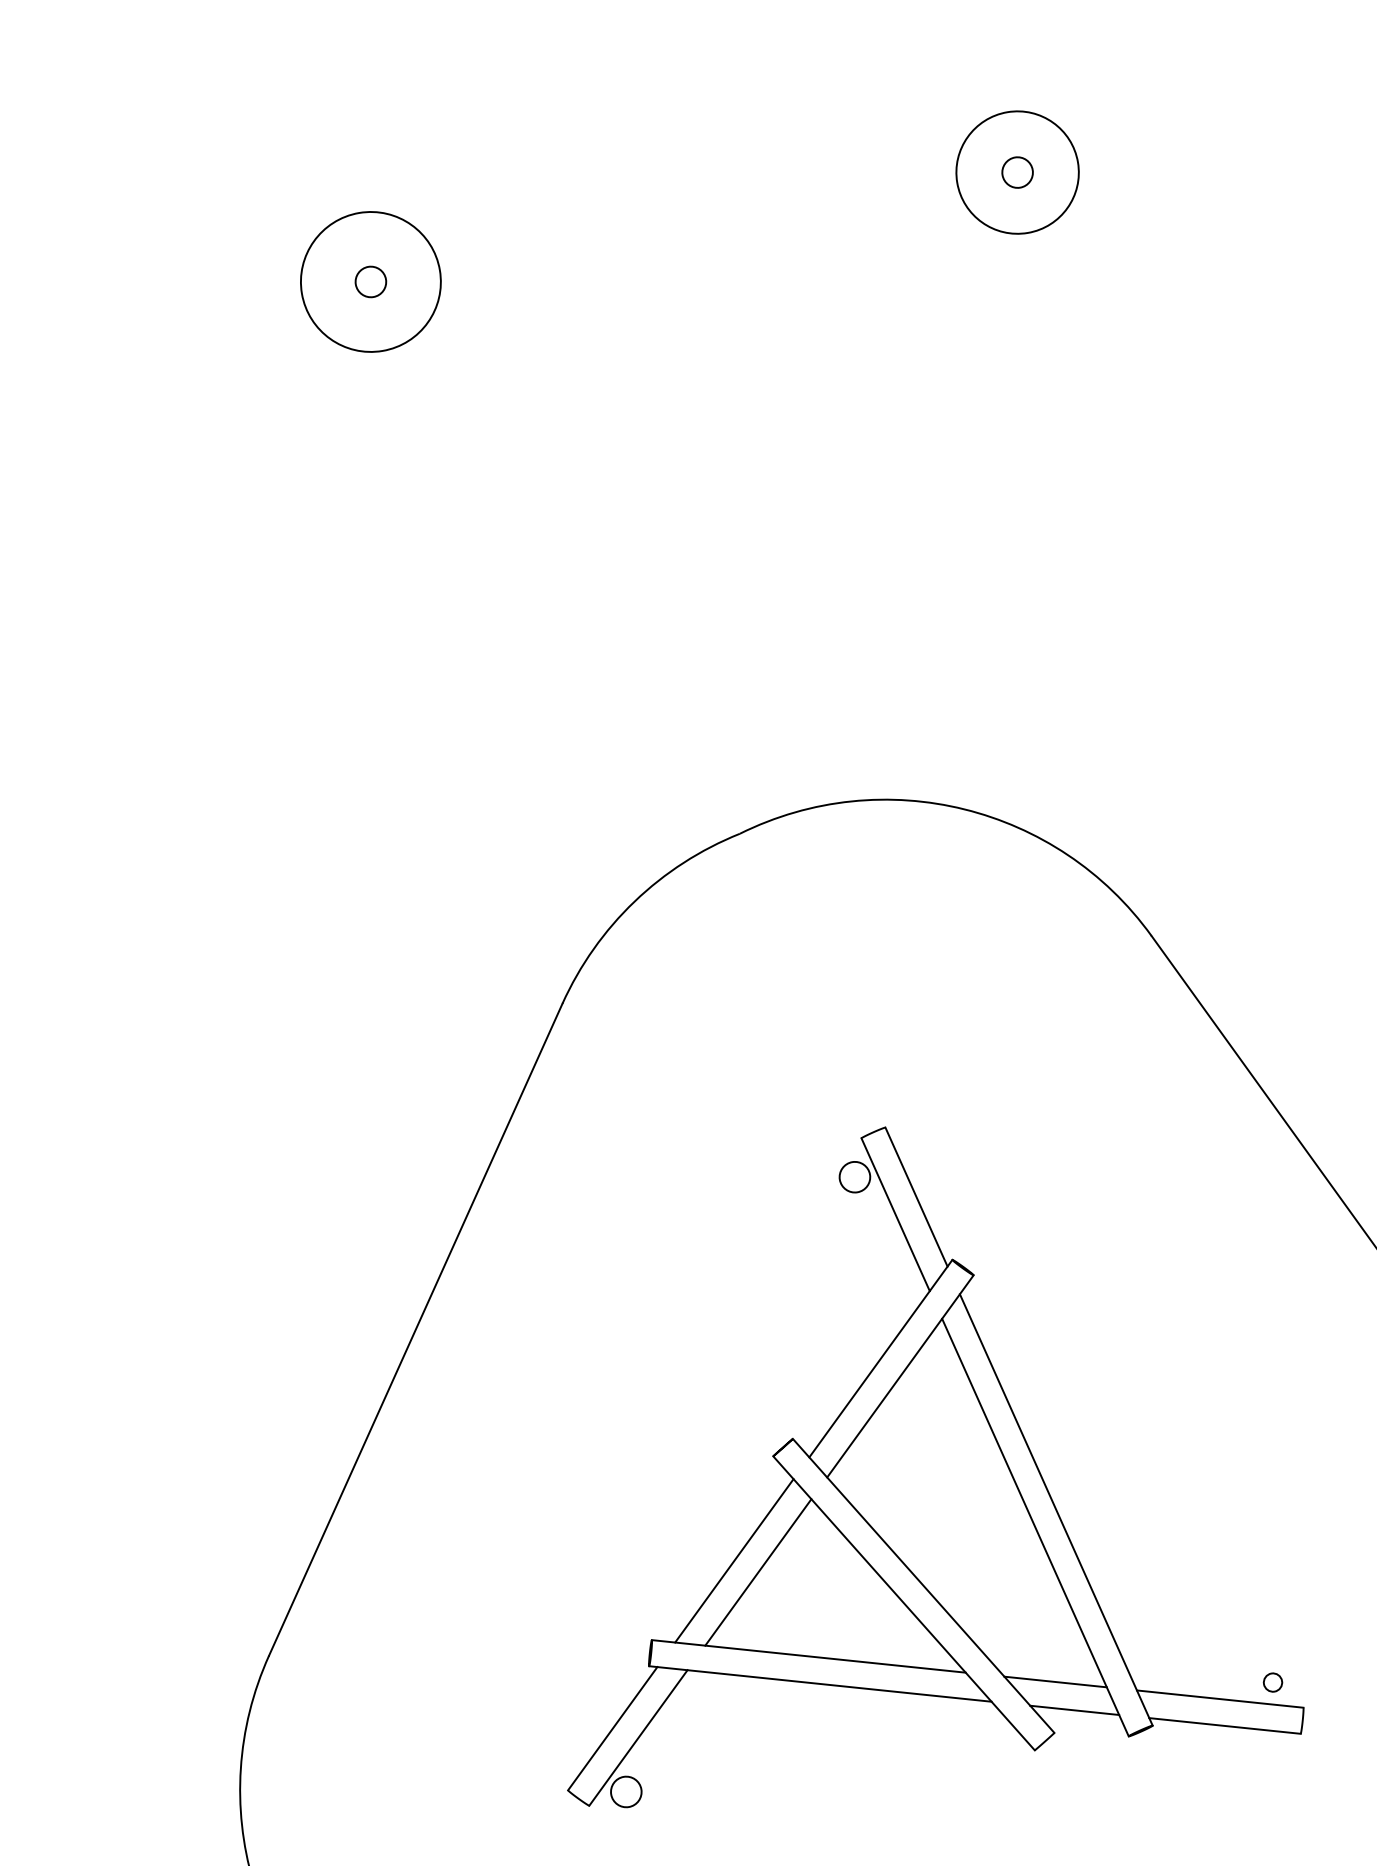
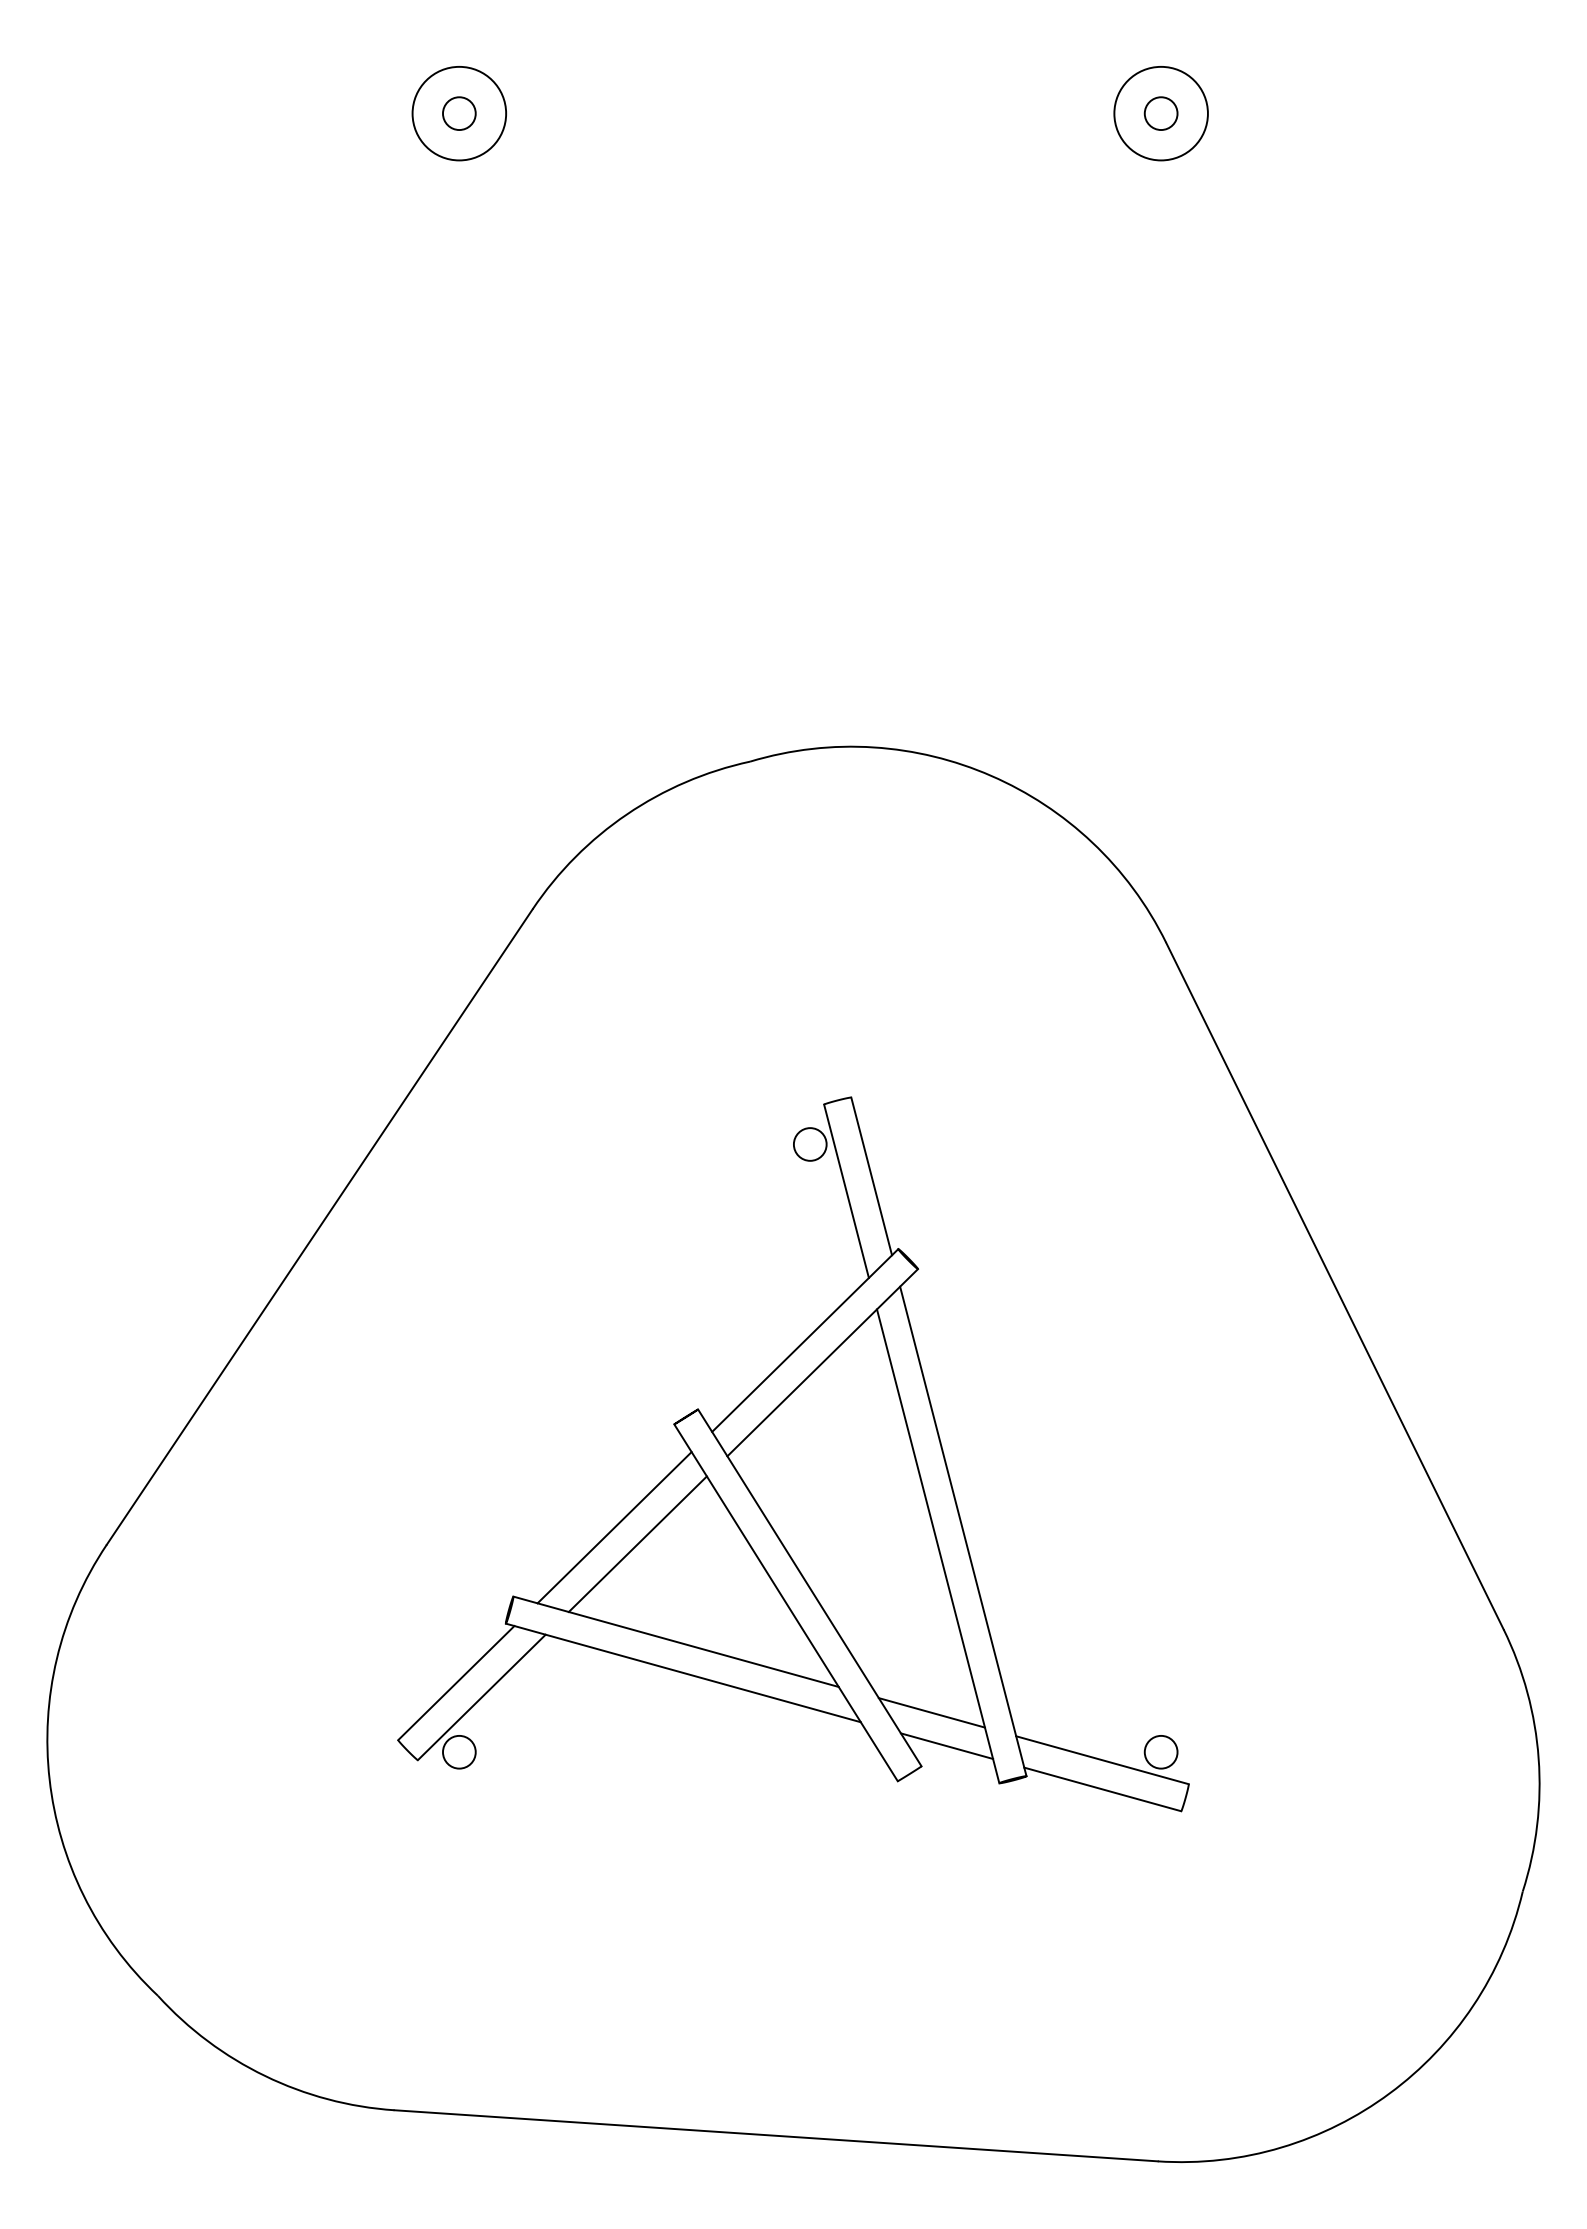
circle: (1016, 172) -> (1160, 113), size x0.71
circle: (371, 281) -> (459, 113), size x0.62
circle: (1272, 1681) -> (1160, 1751), size x1.67

